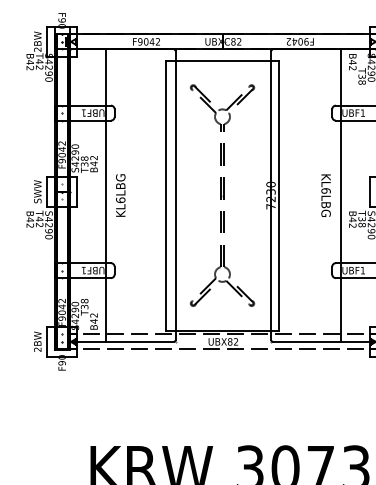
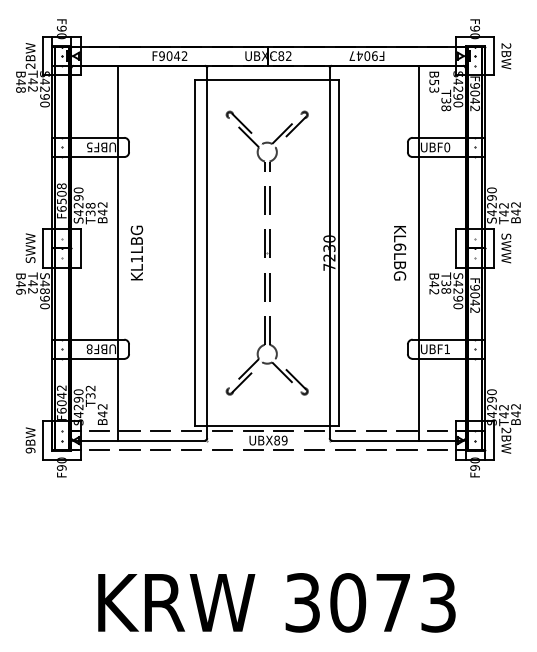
text: (289, 41) -> (352, 55), F9042 -> F9047
text: (352, 64) -> (434, 85), B42 -> B53
text: (29, 67) -> (20, 89), B42 -> B48
text: (83, 113) -> (89, 147), UBF1 -> UBF5
text: (363, 113) -> (447, 147), UBF1 -> UBF0
text: (61, 152) -> (61, 197), F9042 -> F6508
text: (120, 199) -> (136, 258), KL6LBG -> KL1LBG
text: (29, 225) -> (20, 291), B42 -> B46
text: (48, 225) -> (44, 291), S4290 -> S4890
text: (83, 270) -> (89, 349), UBF1 -> UBF8
text: (84, 301) -> (90, 388), T38 -> T32
text: (61, 318) -> (61, 410), F9042 -> F6042
text: (235, 341) -> (284, 440), UBX82 -> UBX89
text: (37, 349) -> (30, 450), 2BW -> 9BW

